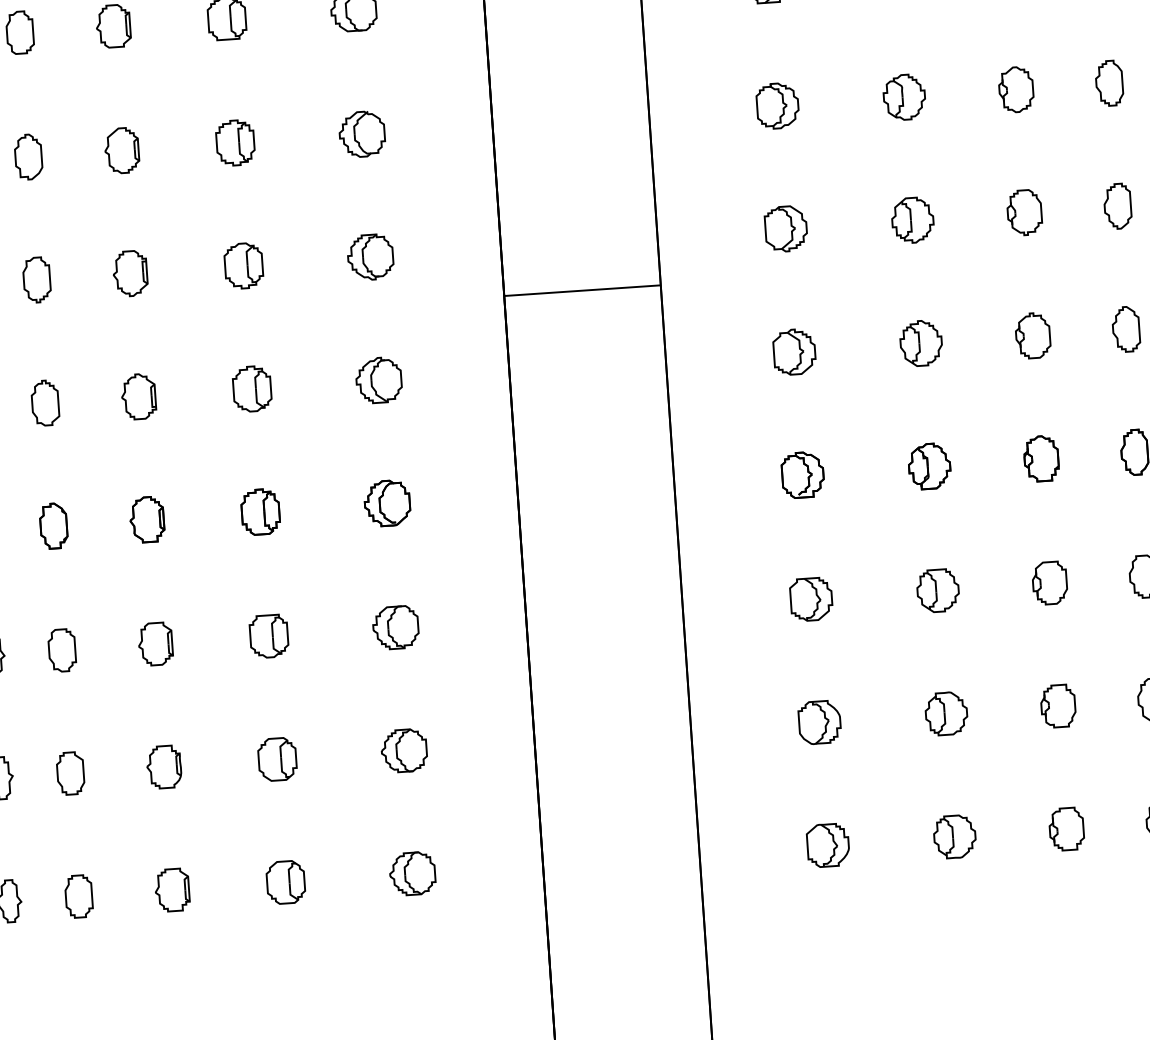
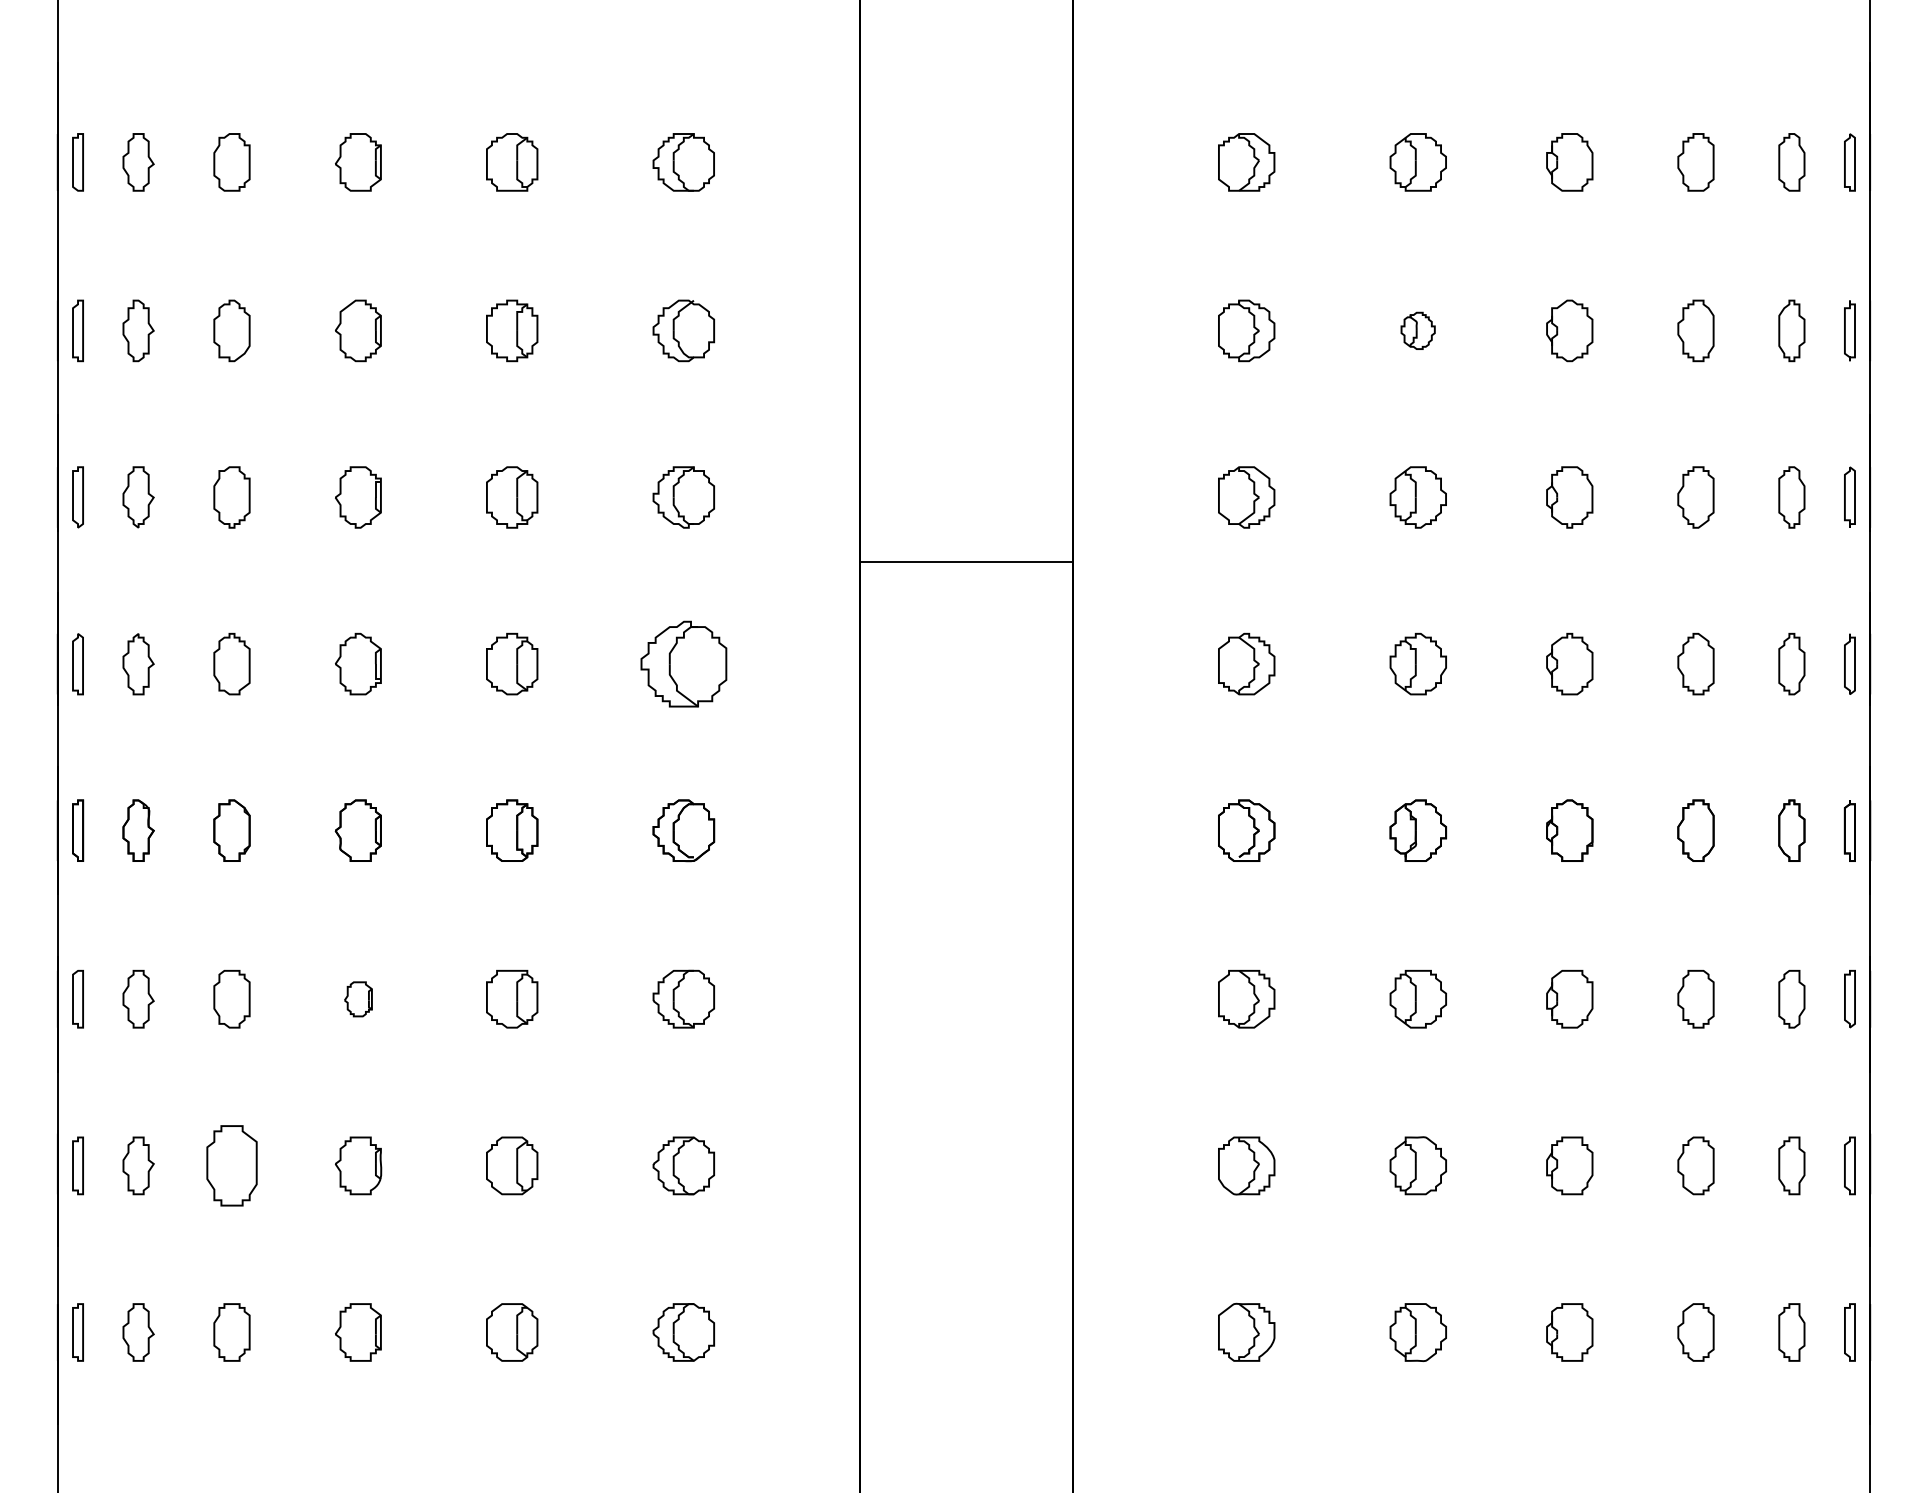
part: (903, 97) -> (1417, 330), size x0.6
part: (378, 379) -> (683, 663), size x1.4
part: (155, 644) -> (358, 999), size x0.6
part: (70, 773) -> (231, 1165), size x1.4

